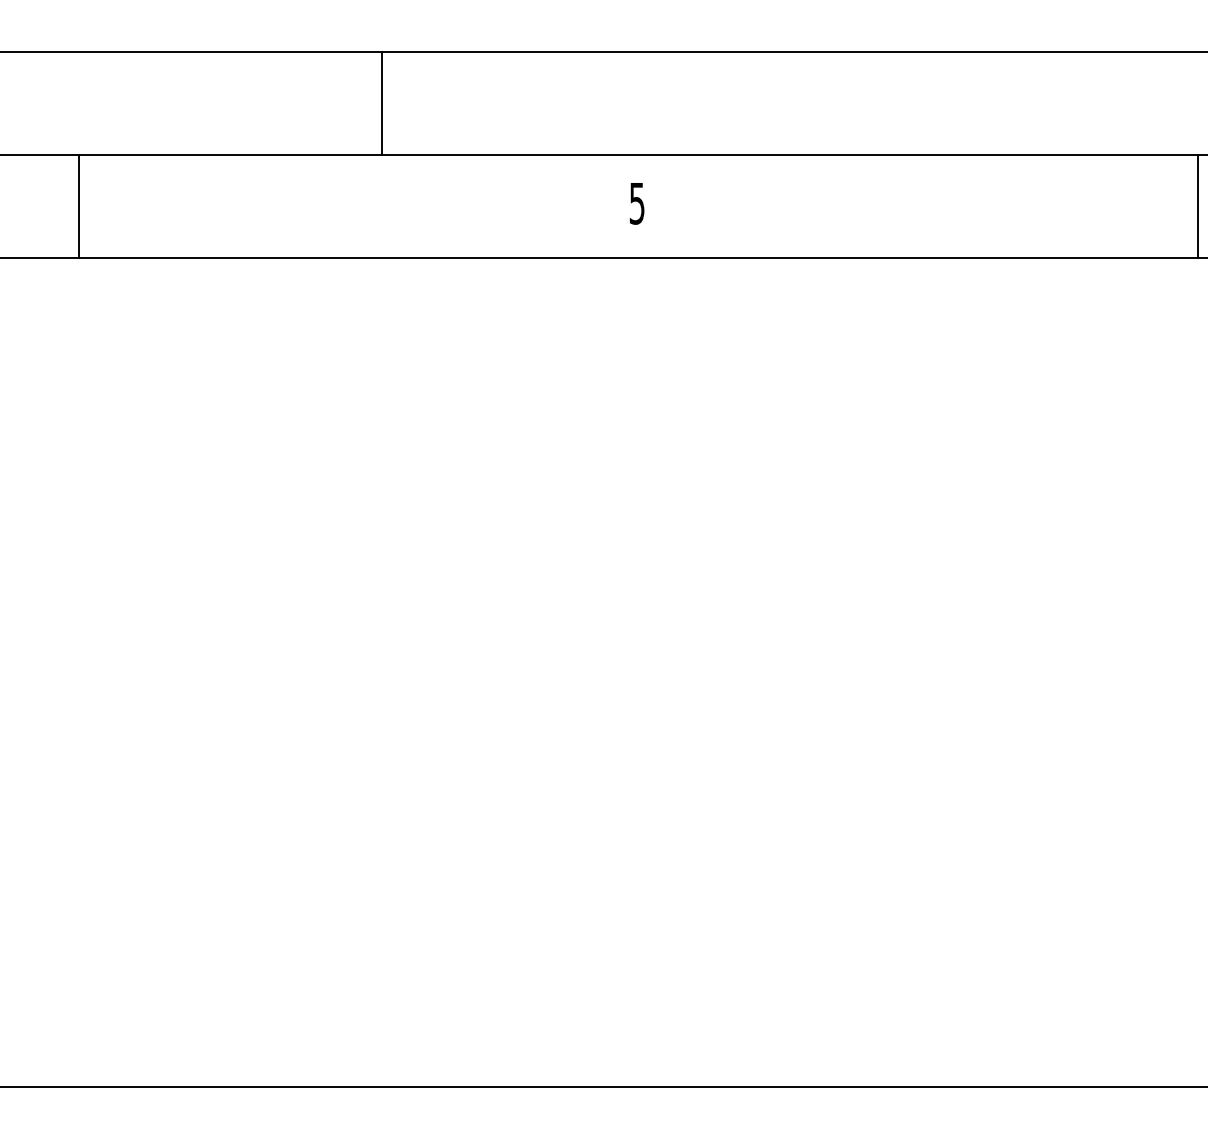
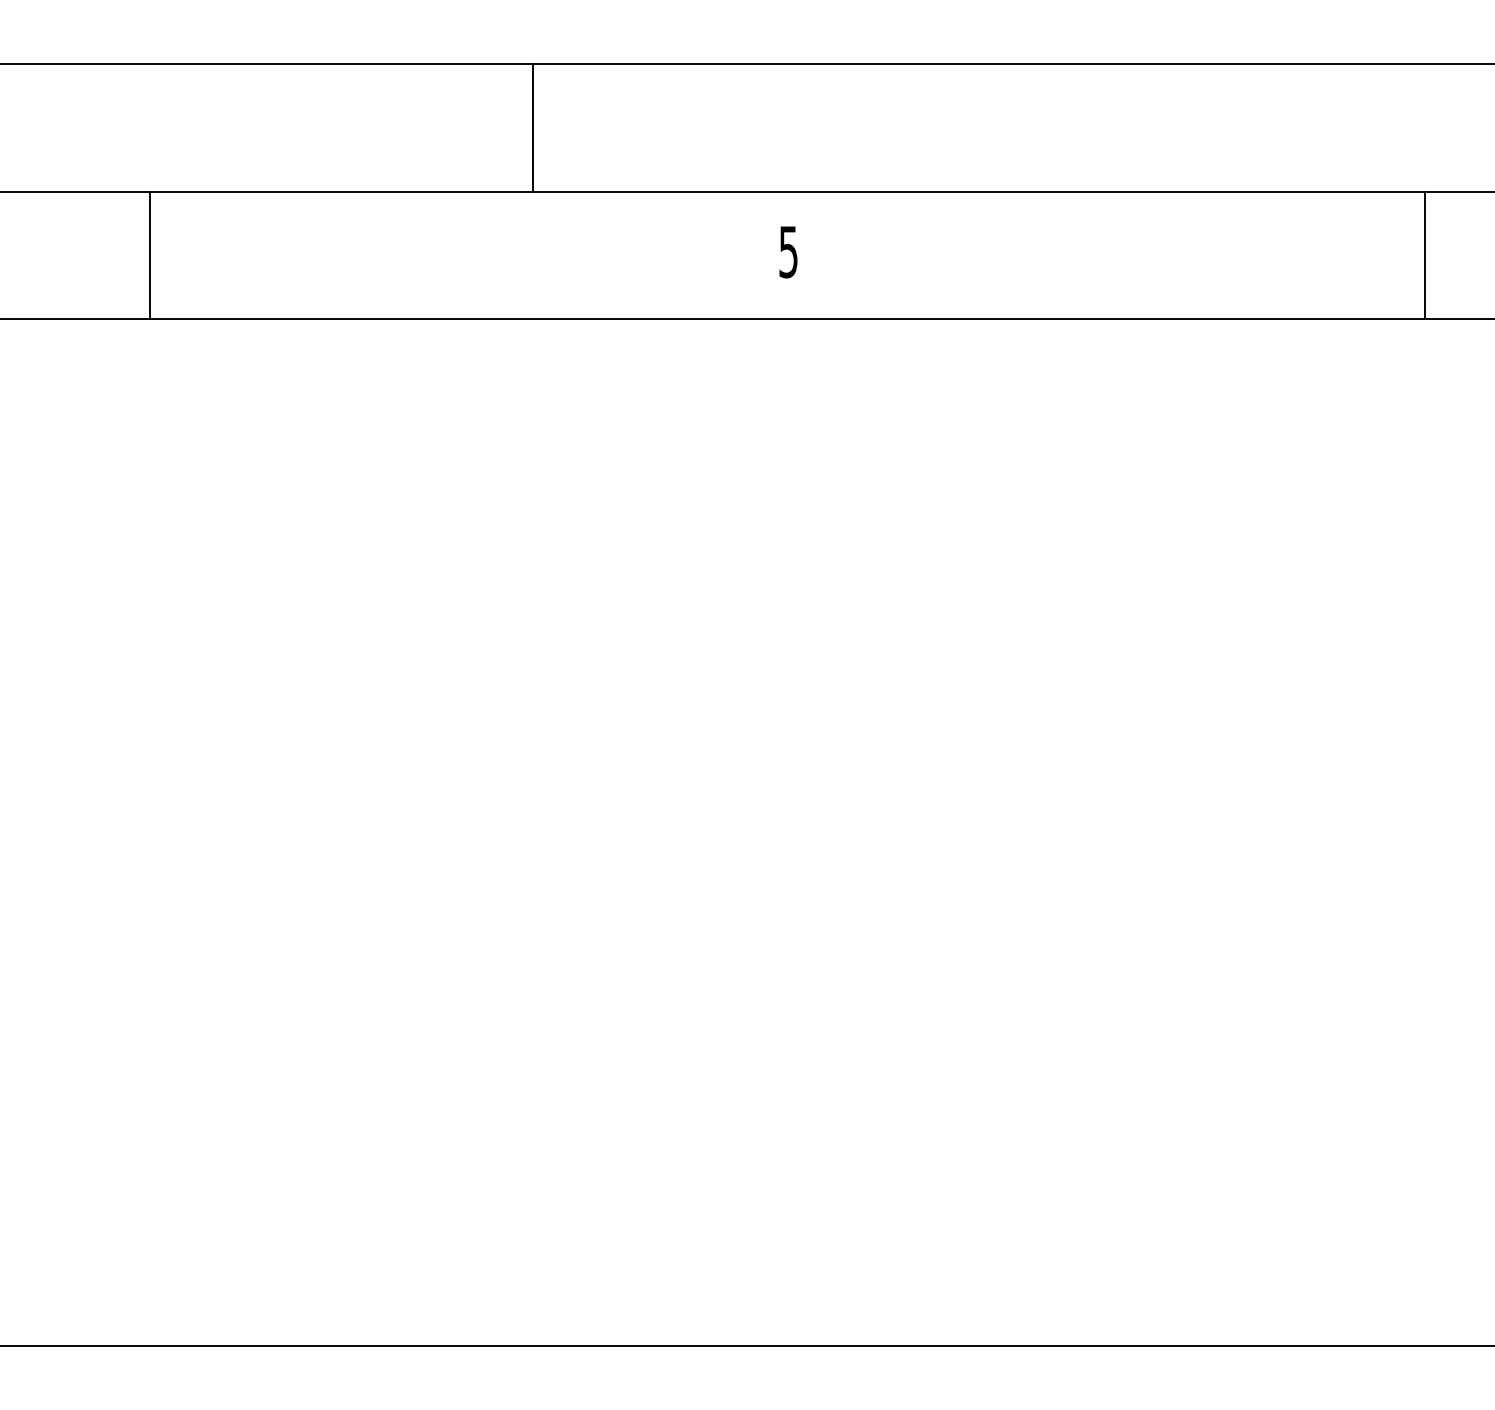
line: (381, 102) -> (532, 127), moved
line: (78, 206) -> (150, 255), moved
line: (1198, 206) -> (1425, 255), moved

